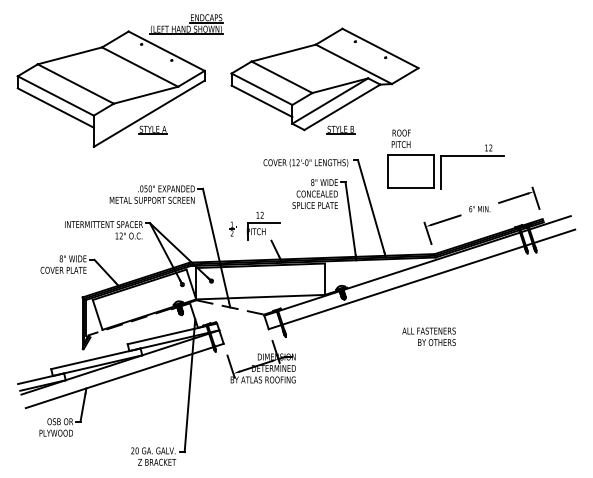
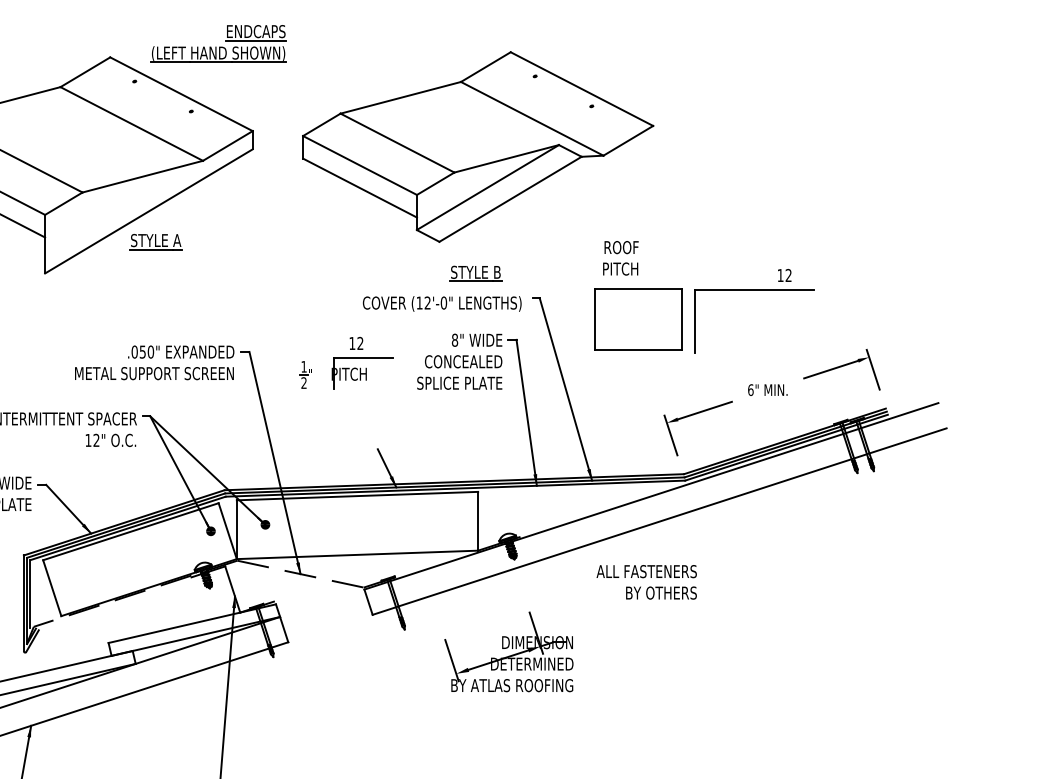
part: (340, 129) -> (475, 272), moved
part: (263, 225) -> (362, 362), moved
part: (232, 228) -> (304, 373), moved
text: (428, 336) -> (645, 581), moved
part: (260, 361) -> (507, 651), moved

